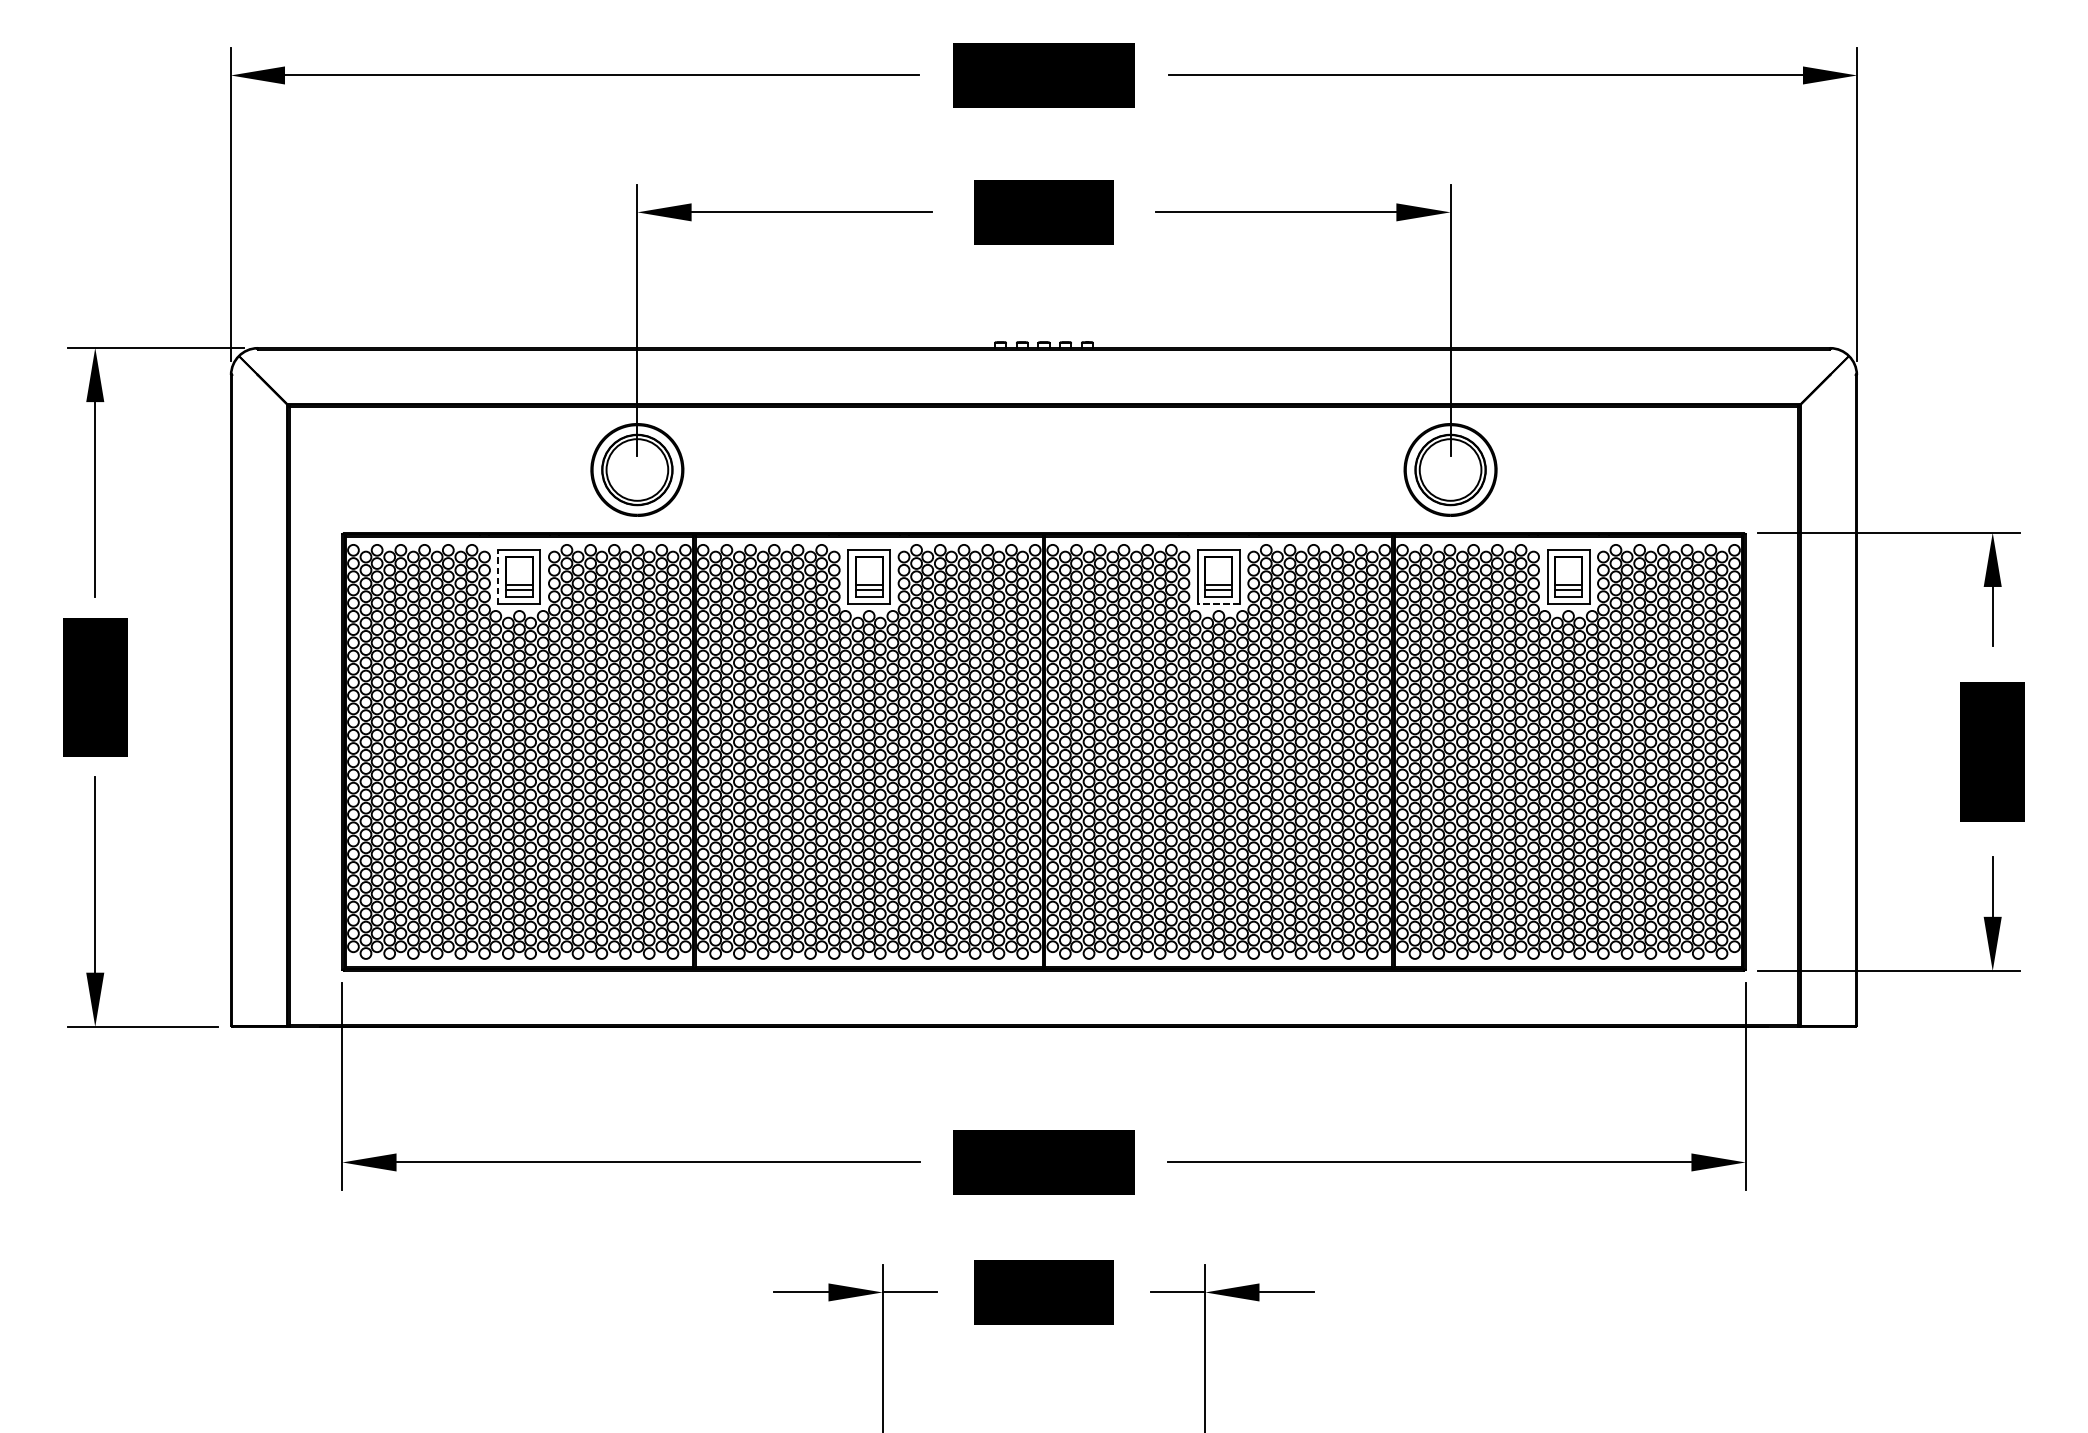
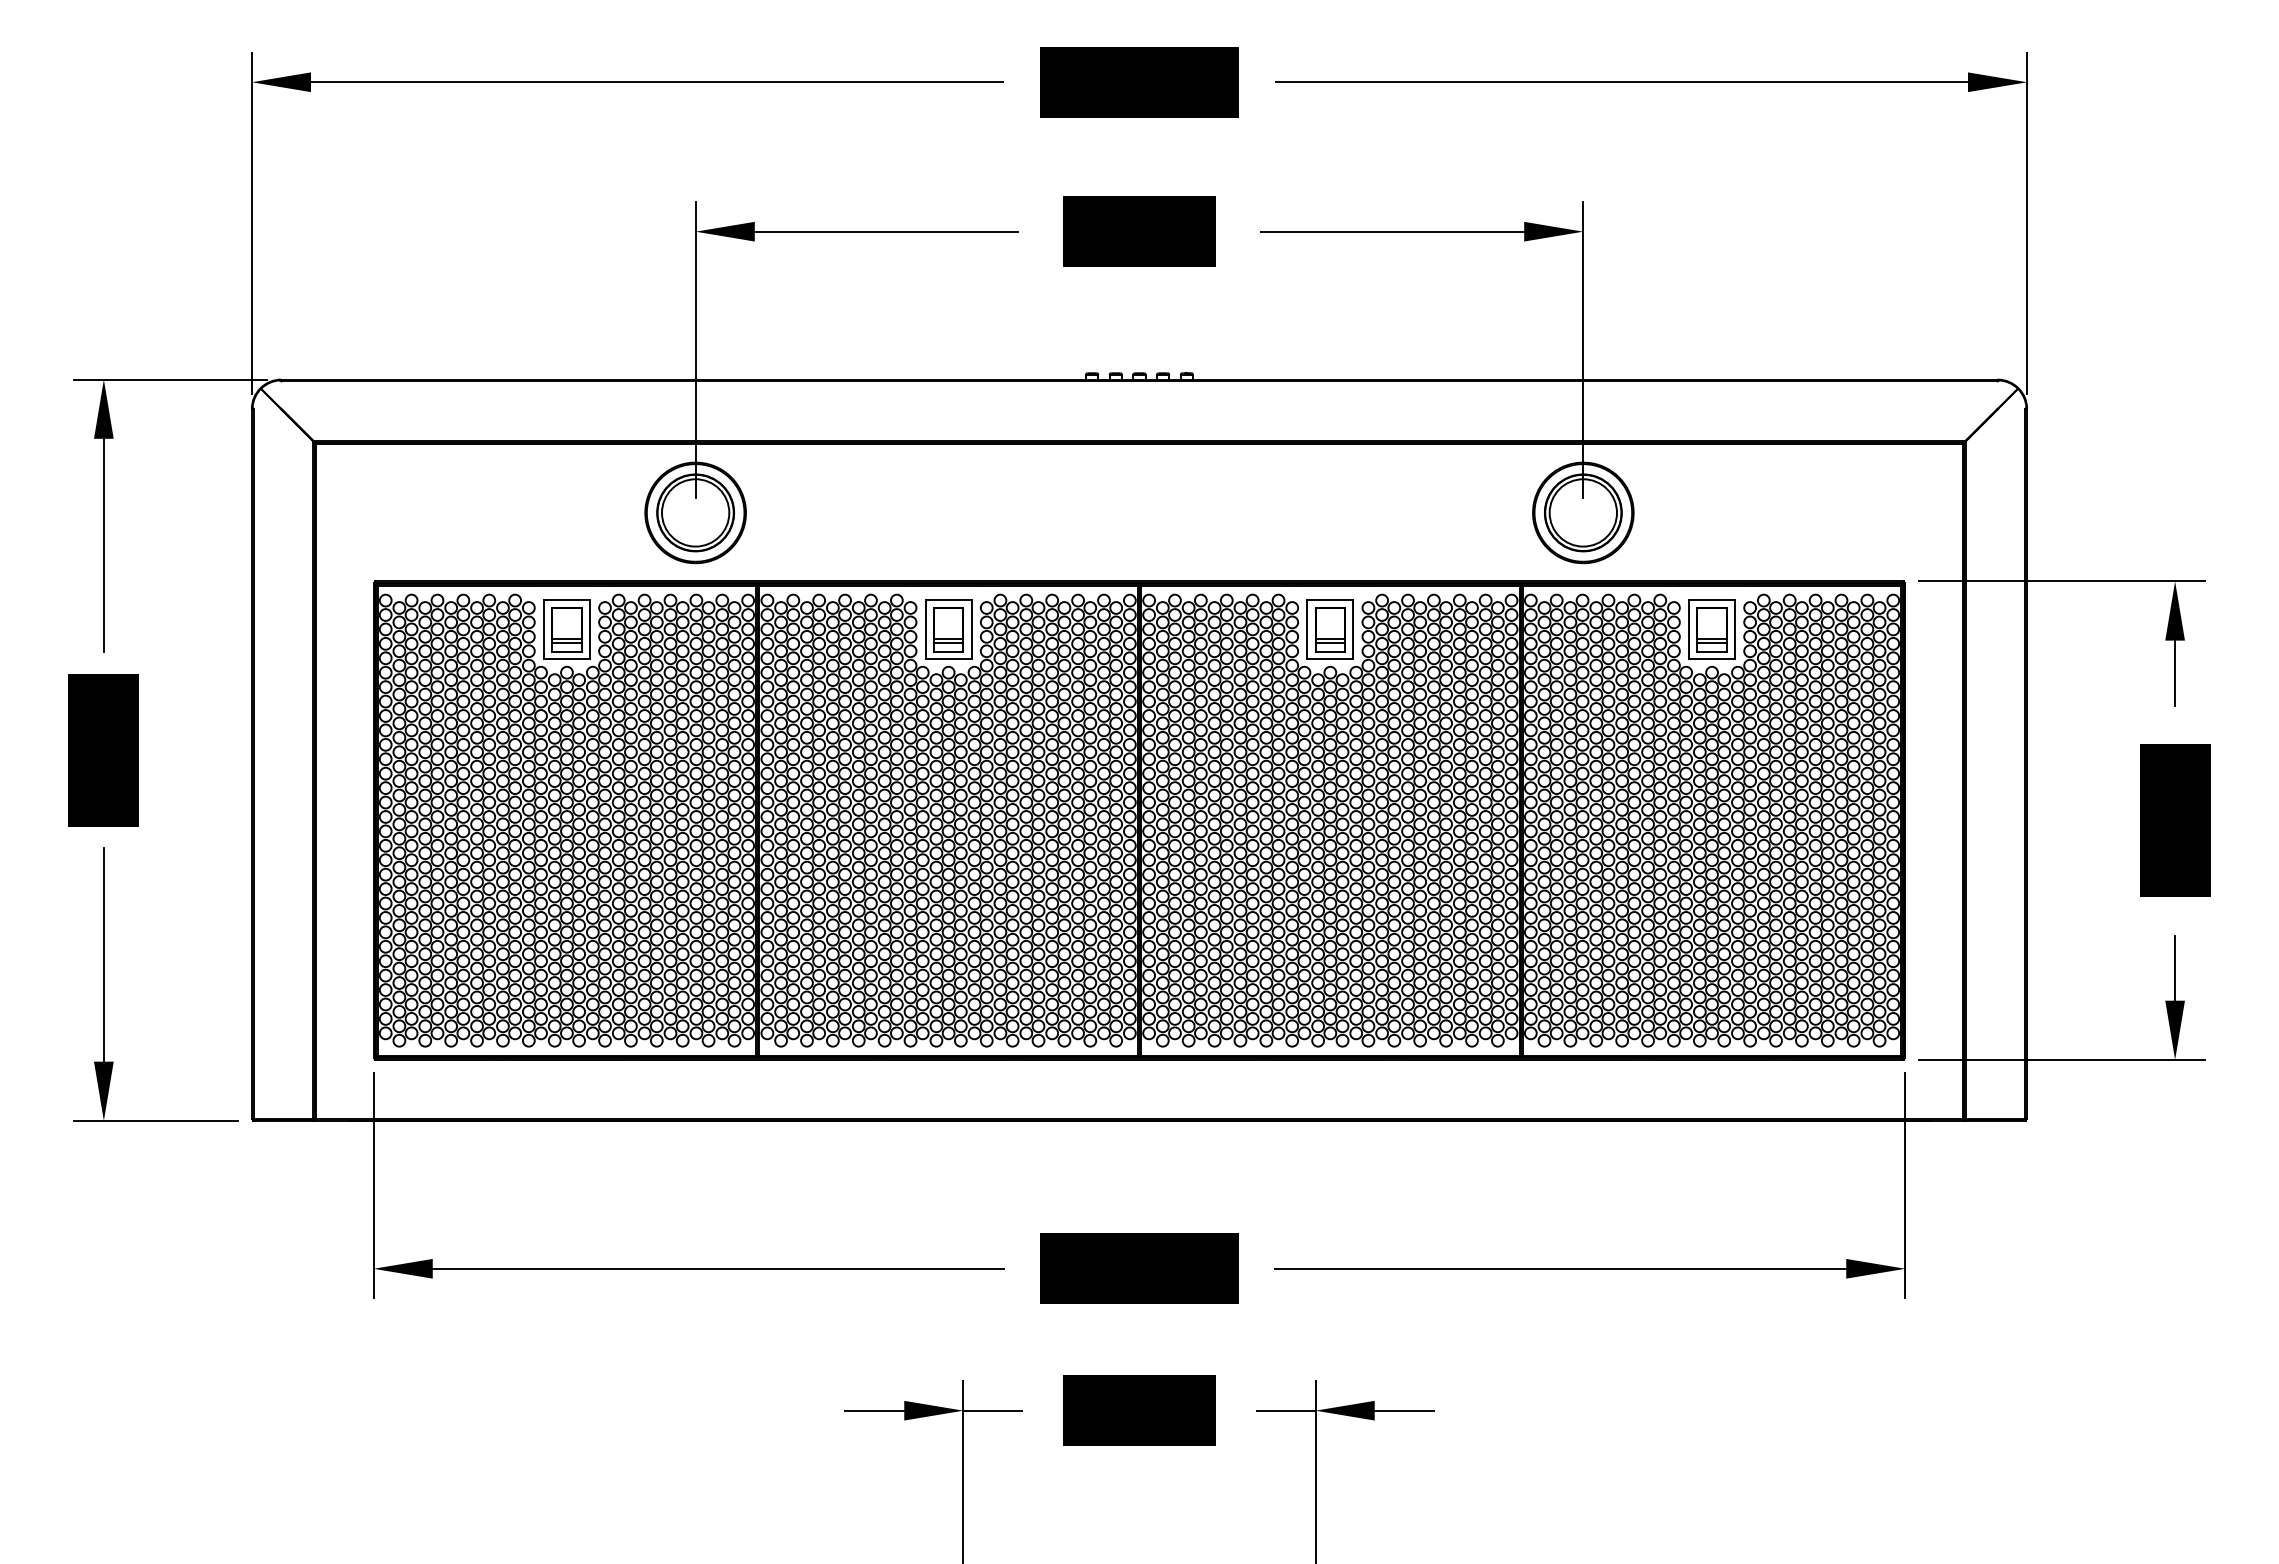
line: (498, 576) -> (544, 629), dashed -> solid
line: (1218, 604) -> (1330, 659), dashed -> solid

